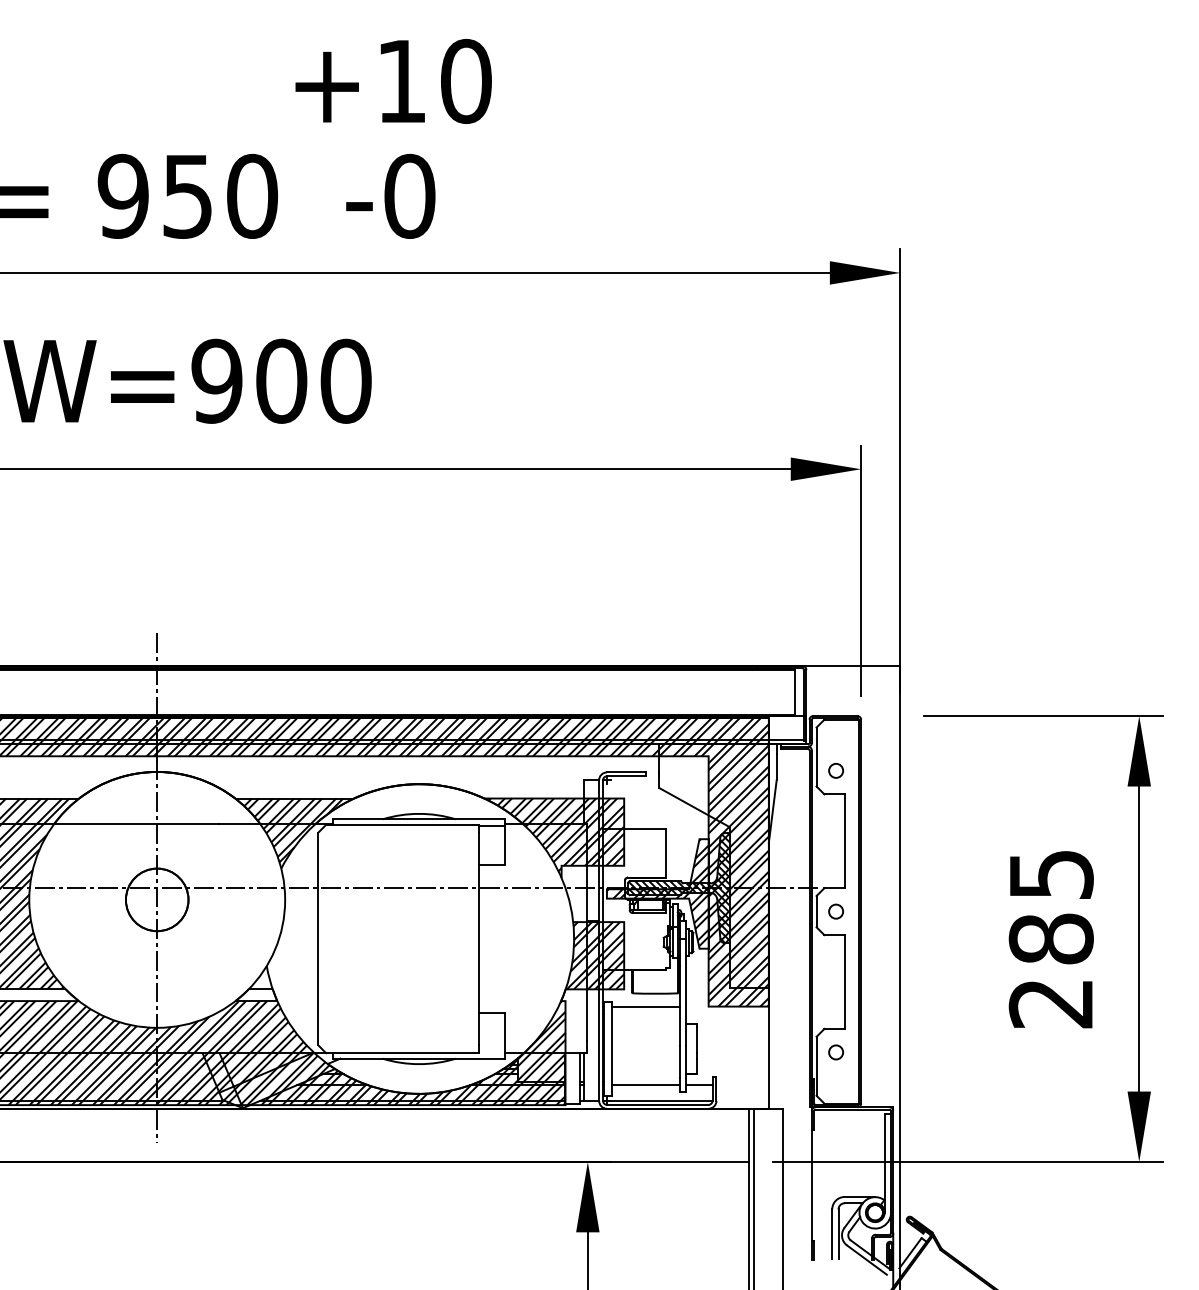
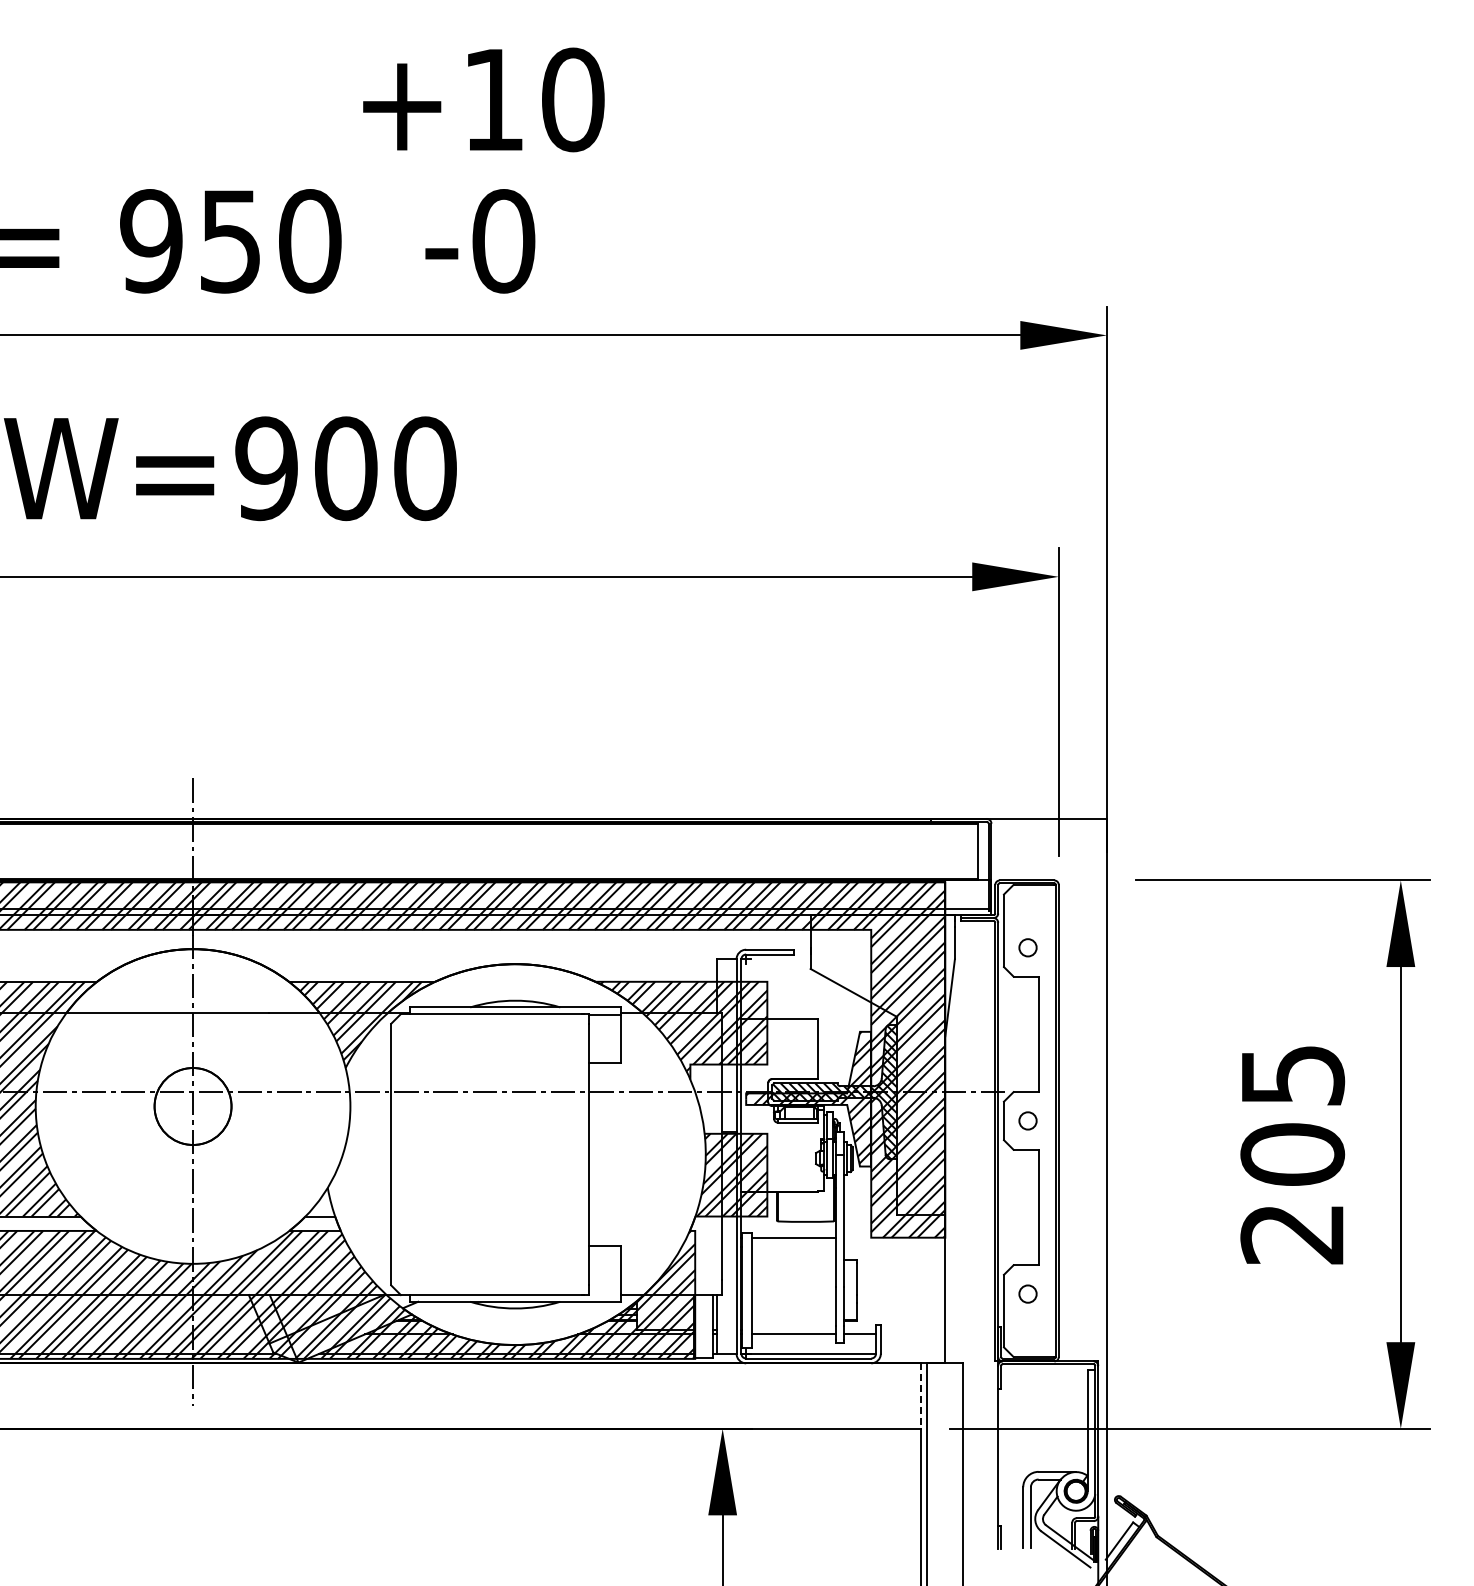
text: (1051, 938) -> (1292, 1154), 285 -> 205
line: (749, 1135) -> (921, 1396), solid -> dashed

